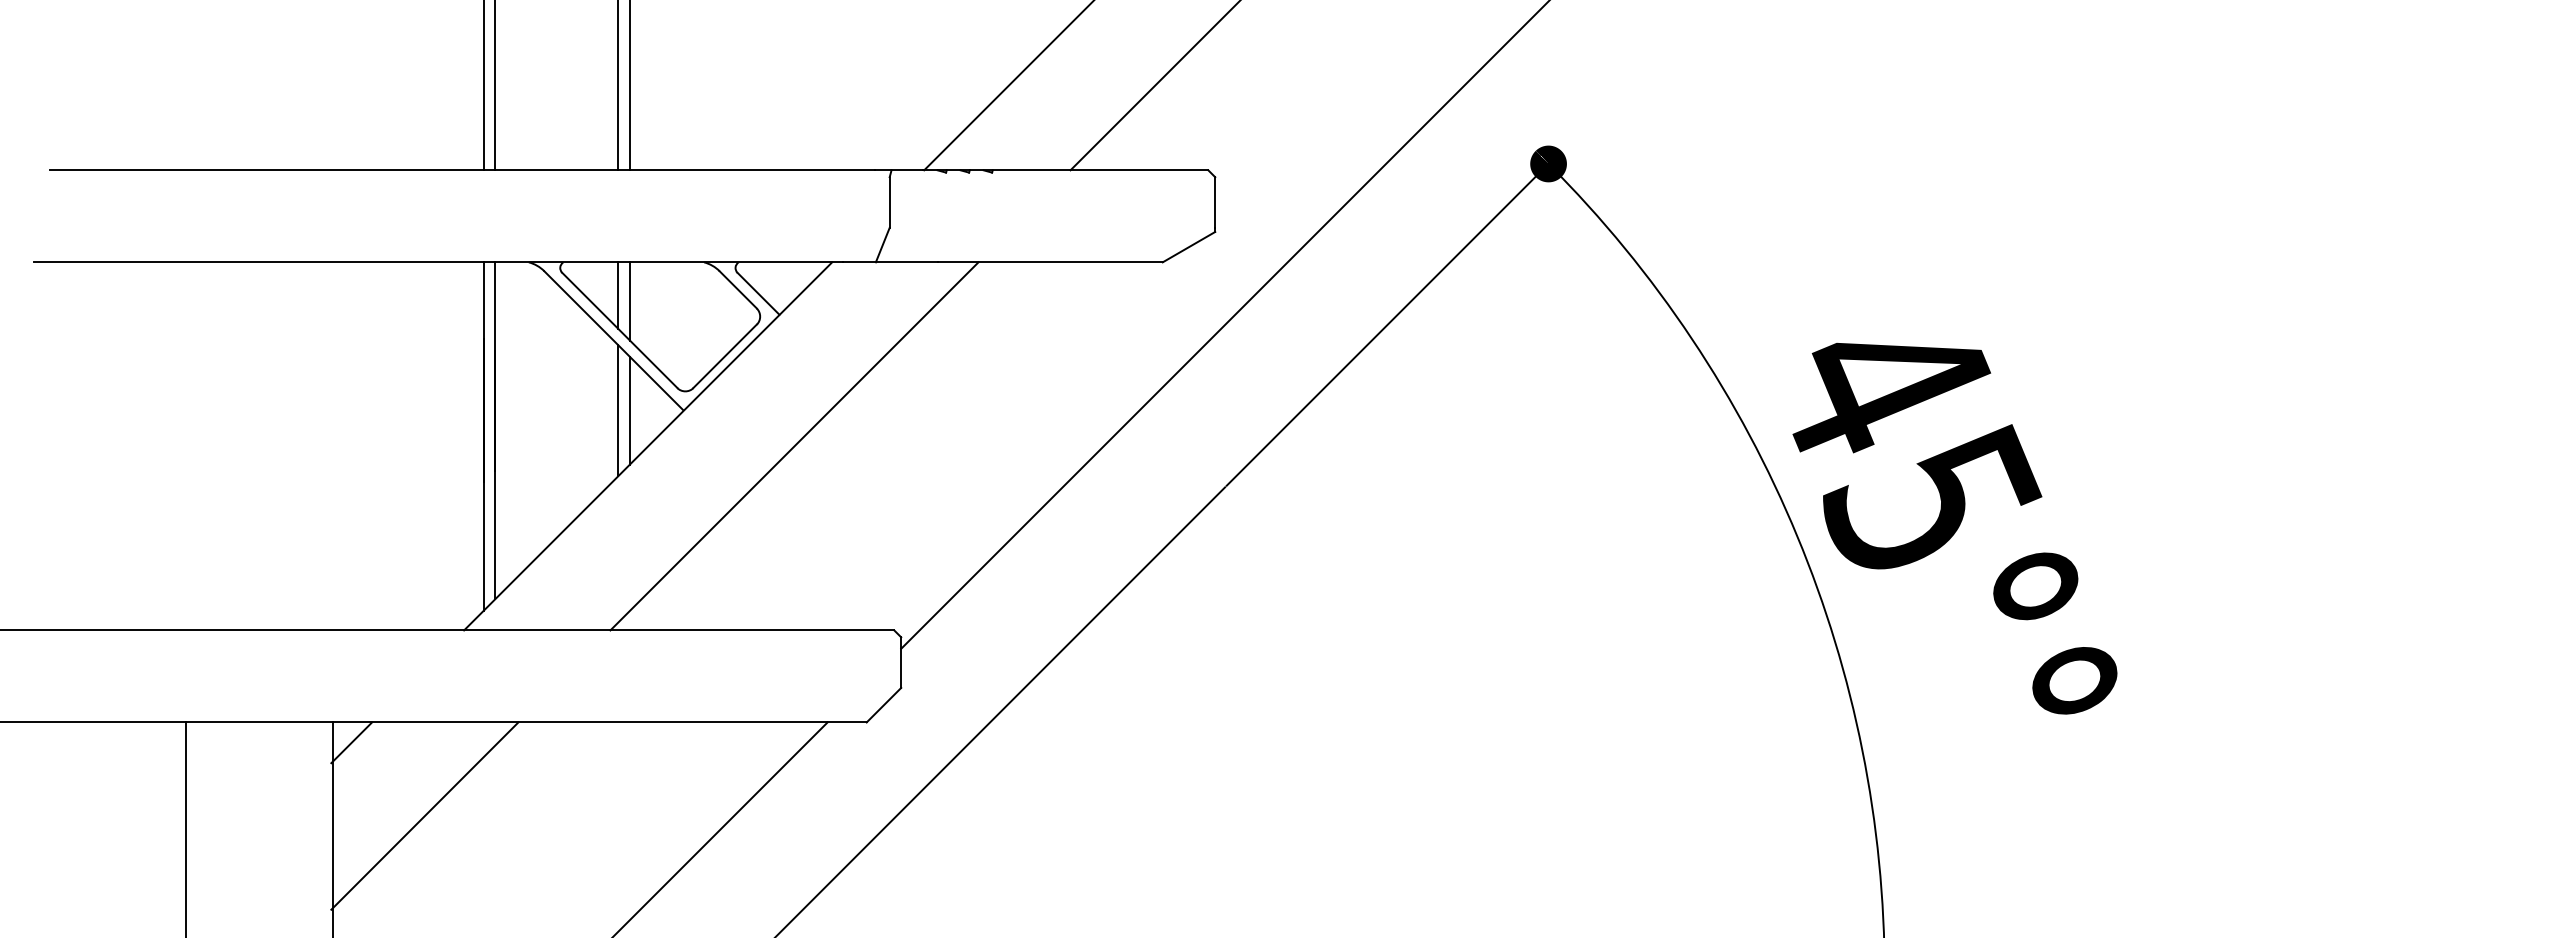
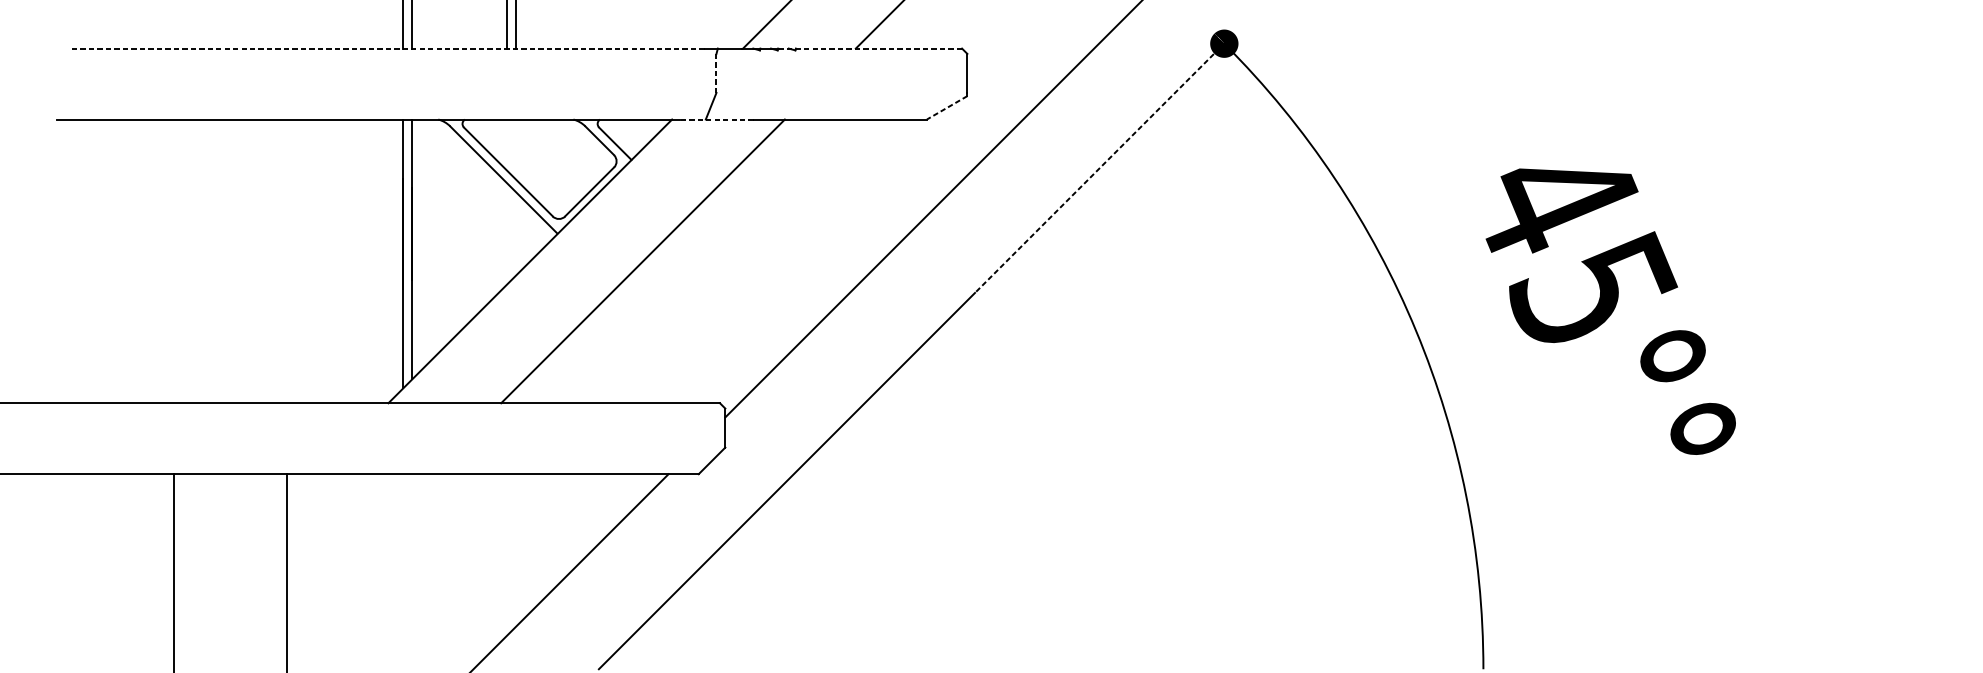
line: (461, 170) -> (386, 48), solid -> dashed
line: (1088, 170) -> (869, 48), solid -> dashed
line: (889, 203) -> (716, 74), solid -> dashed
line: (1188, 247) -> (946, 108), solid -> dashed
line: (890, 262) -> (717, 119), solid -> dashed
line: (618, 295) -> (507, 145), removed
line: (629, 301) -> (515, 149), removed
line: (1388, 323) -> (1100, 166), solid -> dashed
line: (618, 410) -> (507, 233), removed
line: (629, 410) -> (515, 233), removed
text: (1954, 528) -> (1610, 311), moved
line: (351, 742) -> (301, 489), removed
line: (424, 815) -> (357, 545), removed

